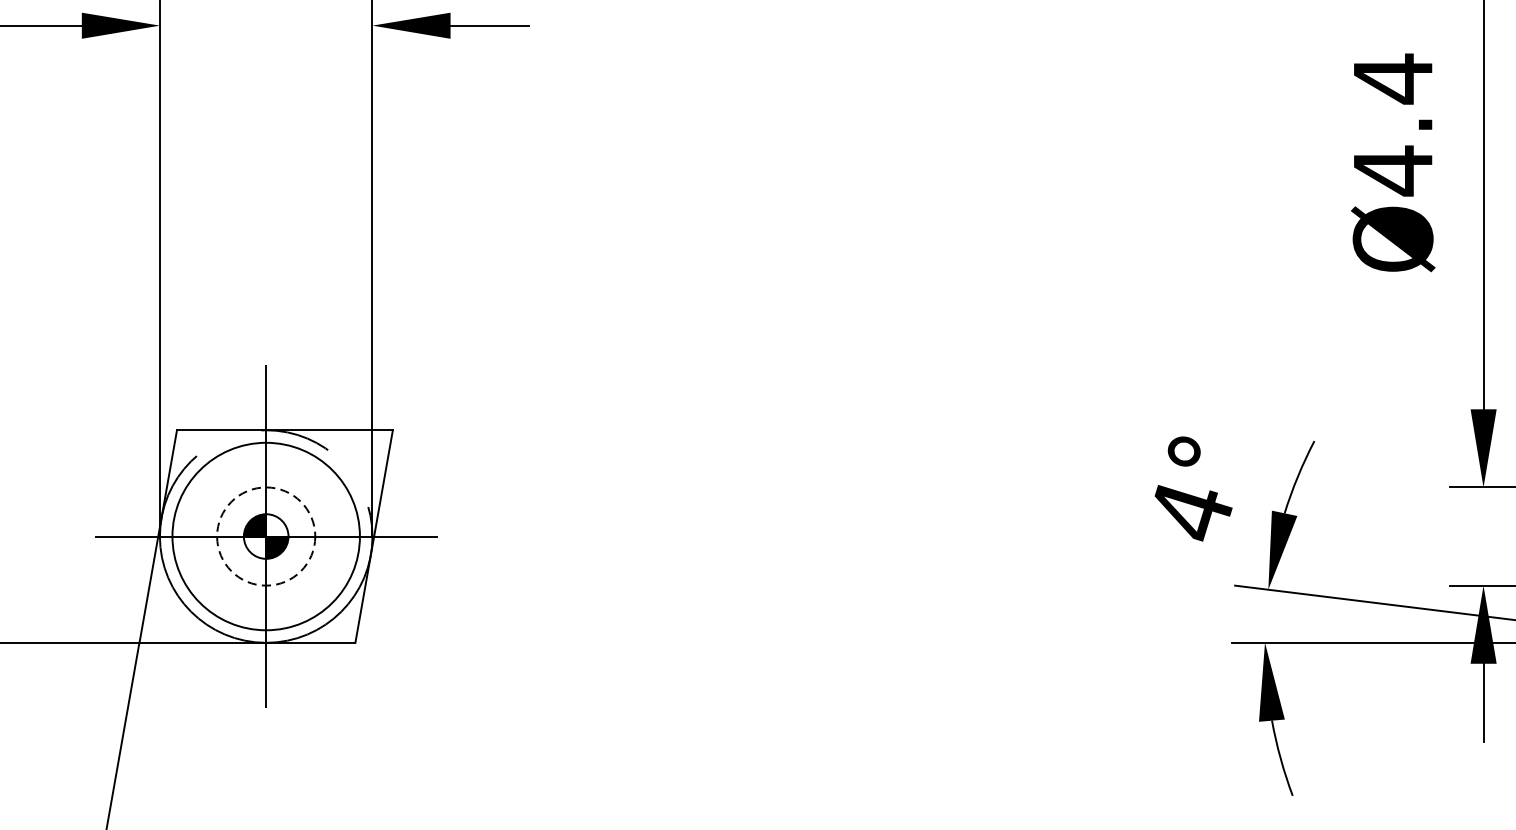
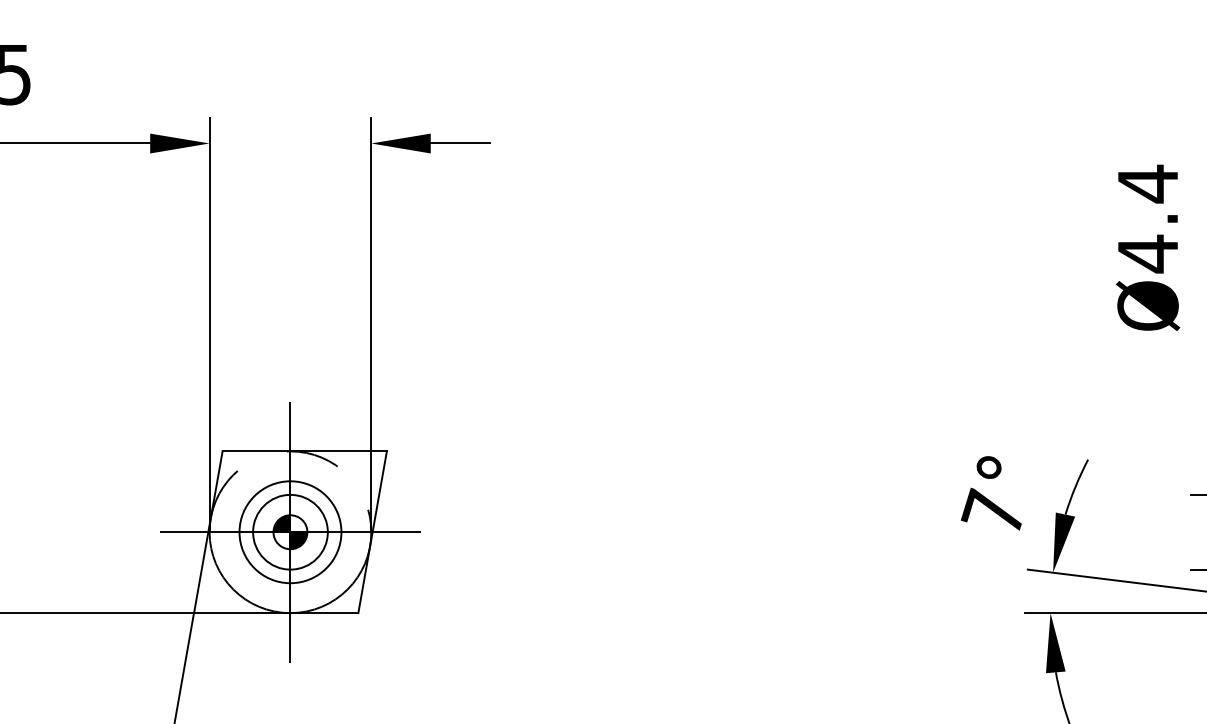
text: (1188, 509) -> (992, 511), 4° -> 7°
circle: (266, 535) -> (290, 531), dashed -> solid
circle: (266, 536) -> (290, 532), size x0.71

